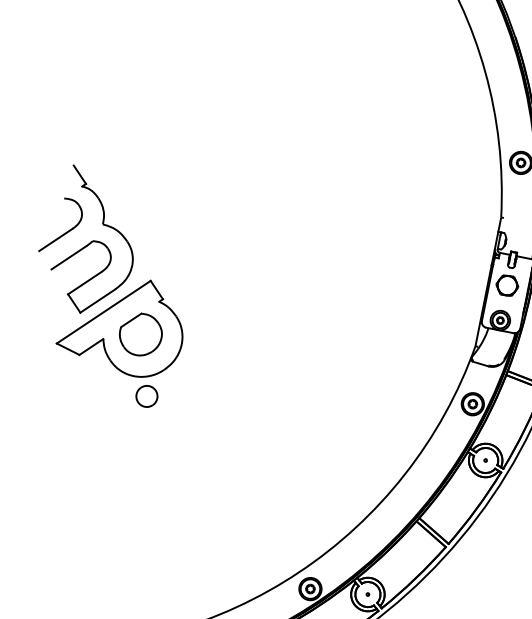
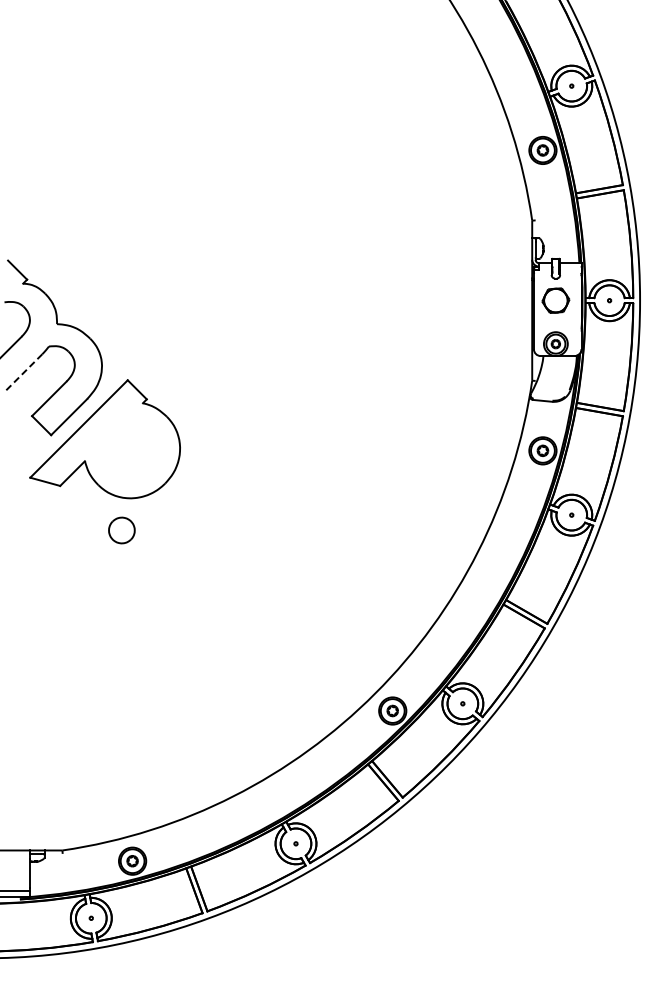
line: (69, 258) -> (24, 372), solid -> dashed
part: (140, 334) -> (128, 446), removed
part: (146, 396) -> (121, 530), moved

